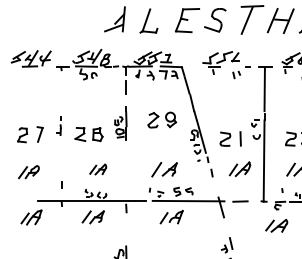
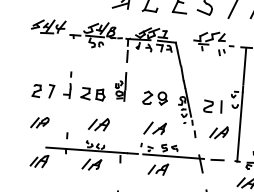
part: (162, 119) -> (155, 97), moved
part: (58, 125) -> (67, 84), size x1.67
part: (97, 169) -> (98, 124), size x1.43

